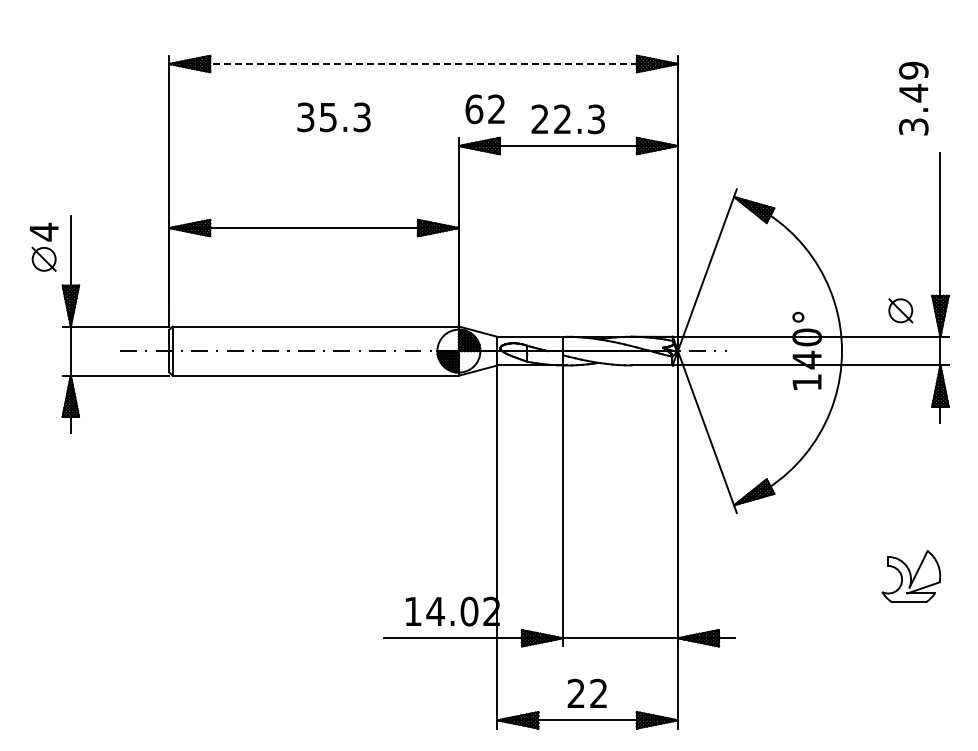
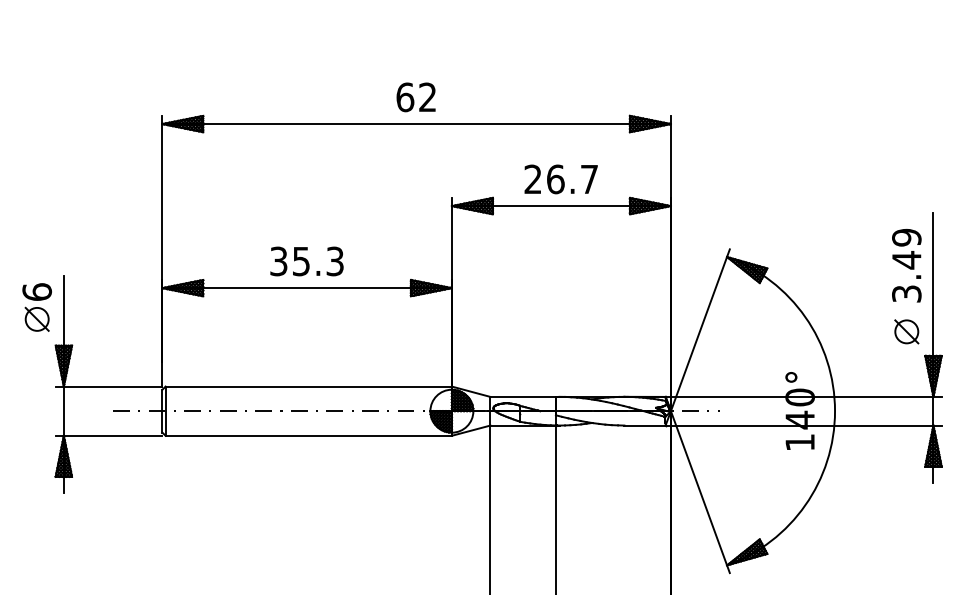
line: (424, 64) -> (417, 124), dashed -> solid
text: (913, 98) -> (906, 265), moved
text: (484, 109) -> (415, 97), moved
text: (333, 117) -> (306, 261), moved
text: (579, 119) -> (572, 179), 22.3 -> 26.7
text: (43, 231) -> (36, 291), 4 -> 6
part: (900, 310) -> (906, 331), moved

